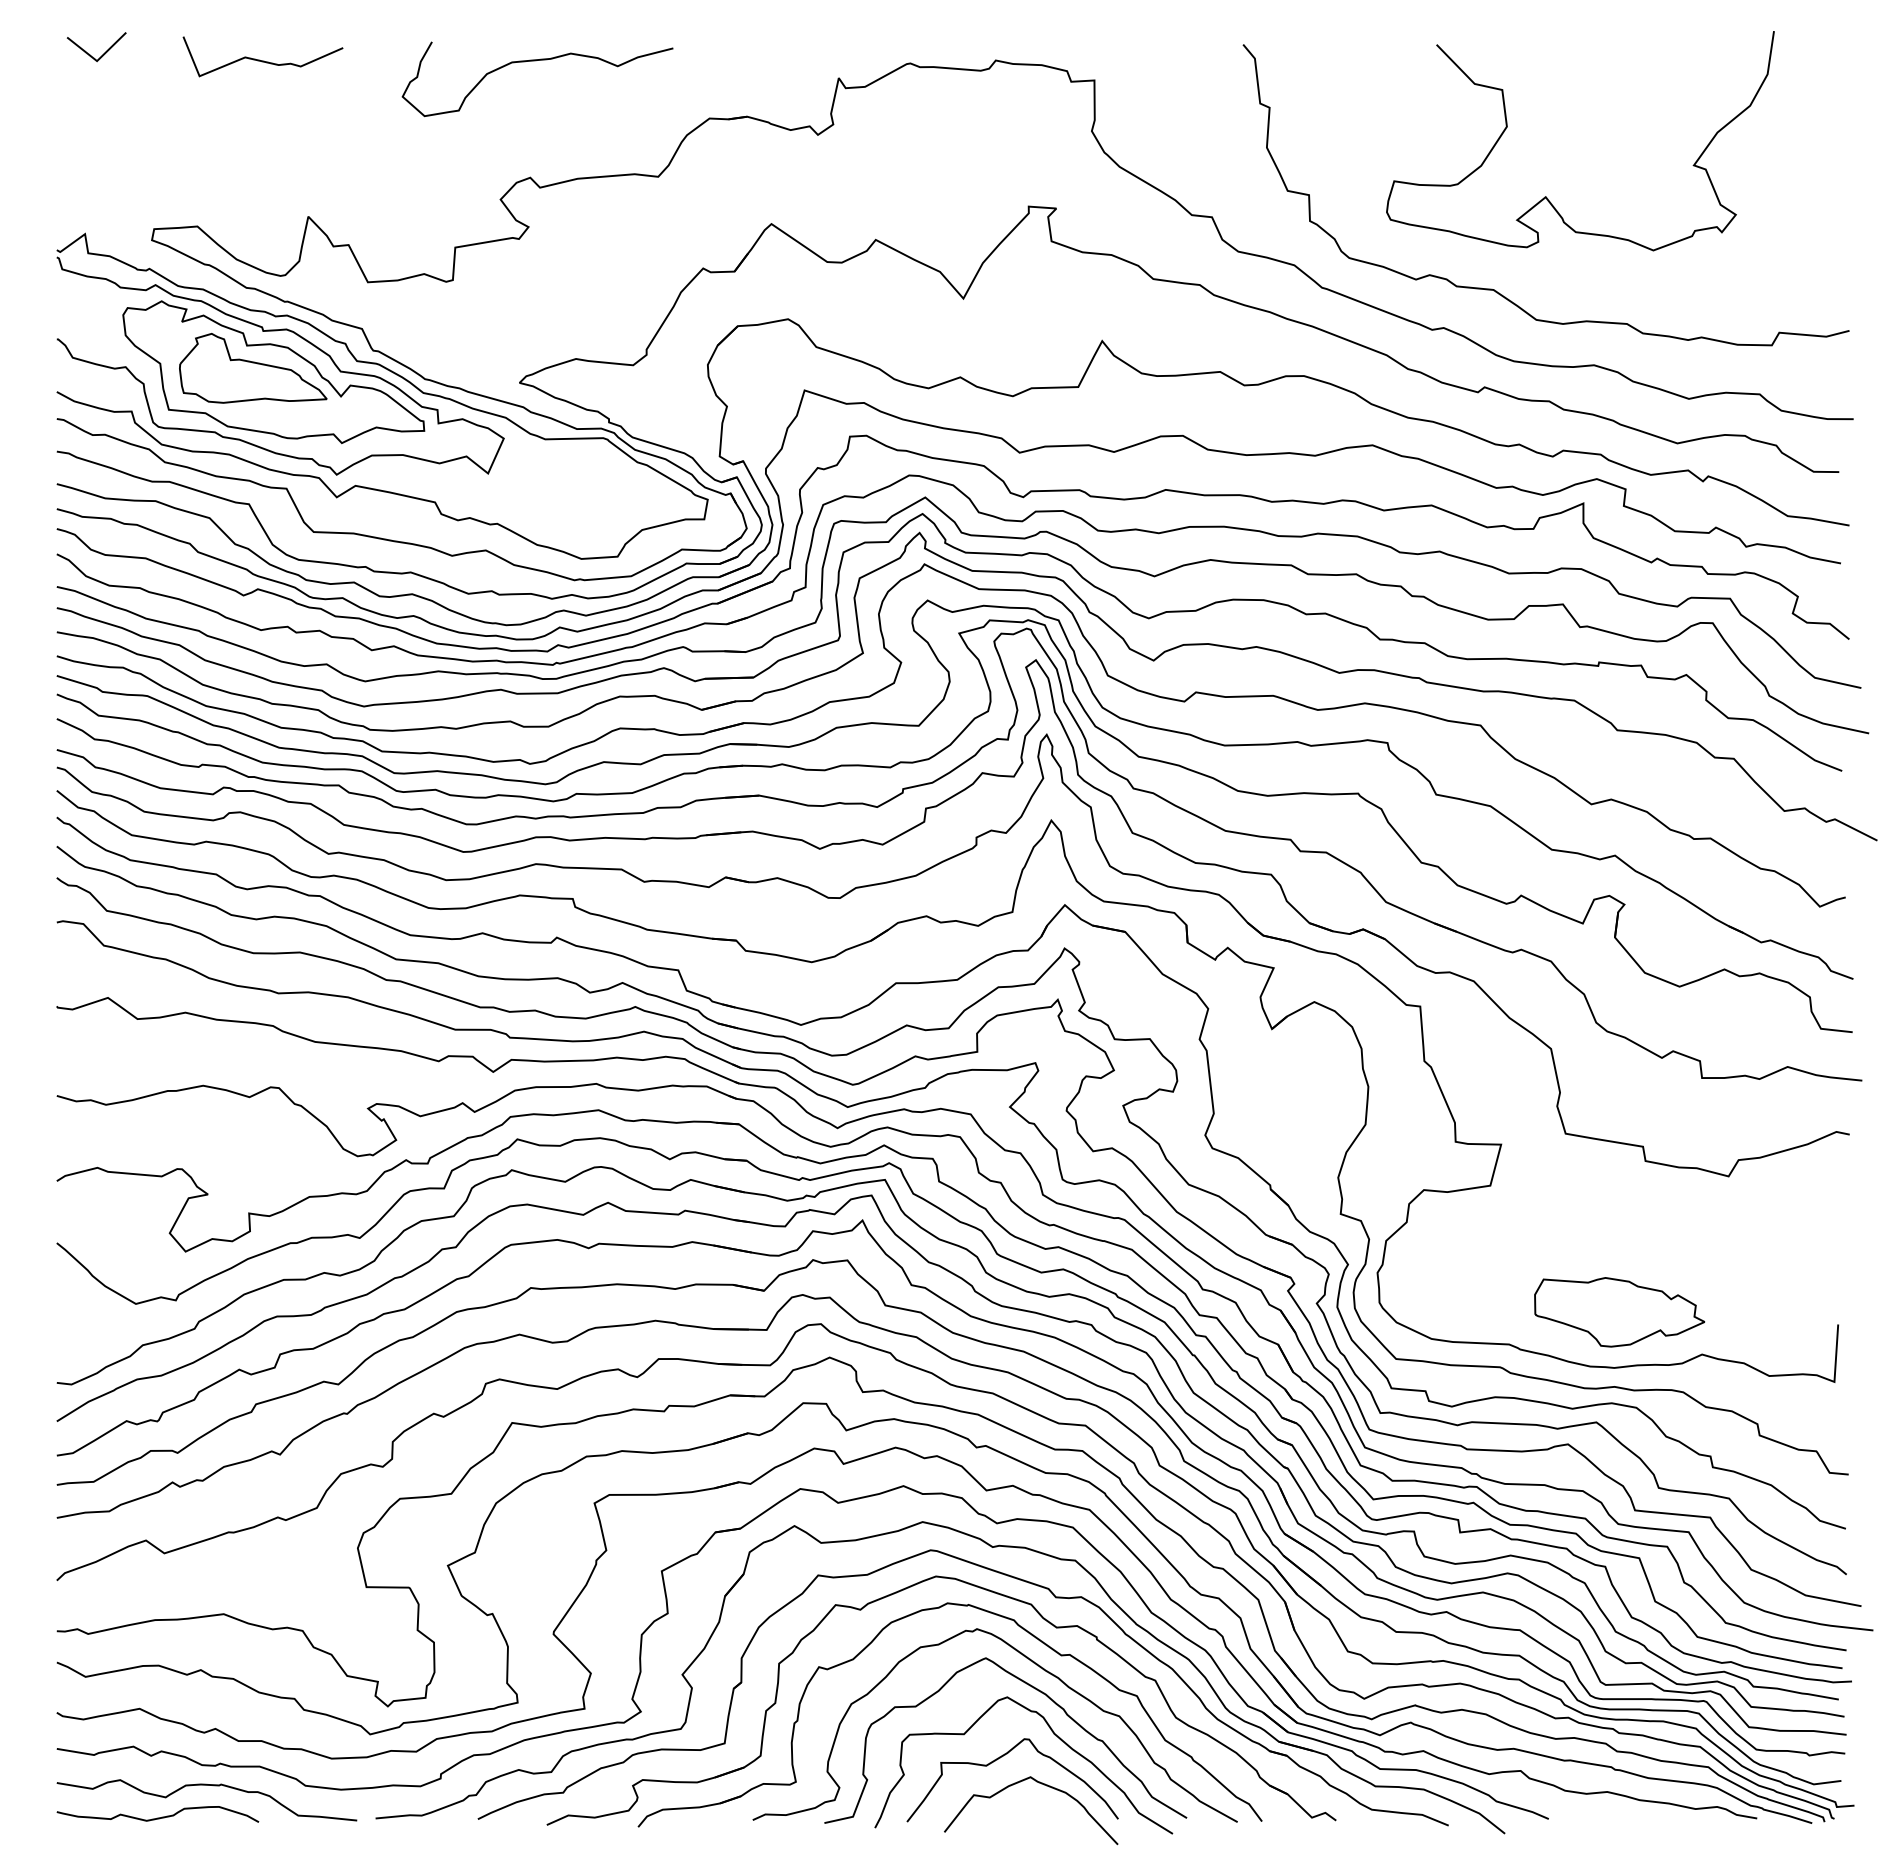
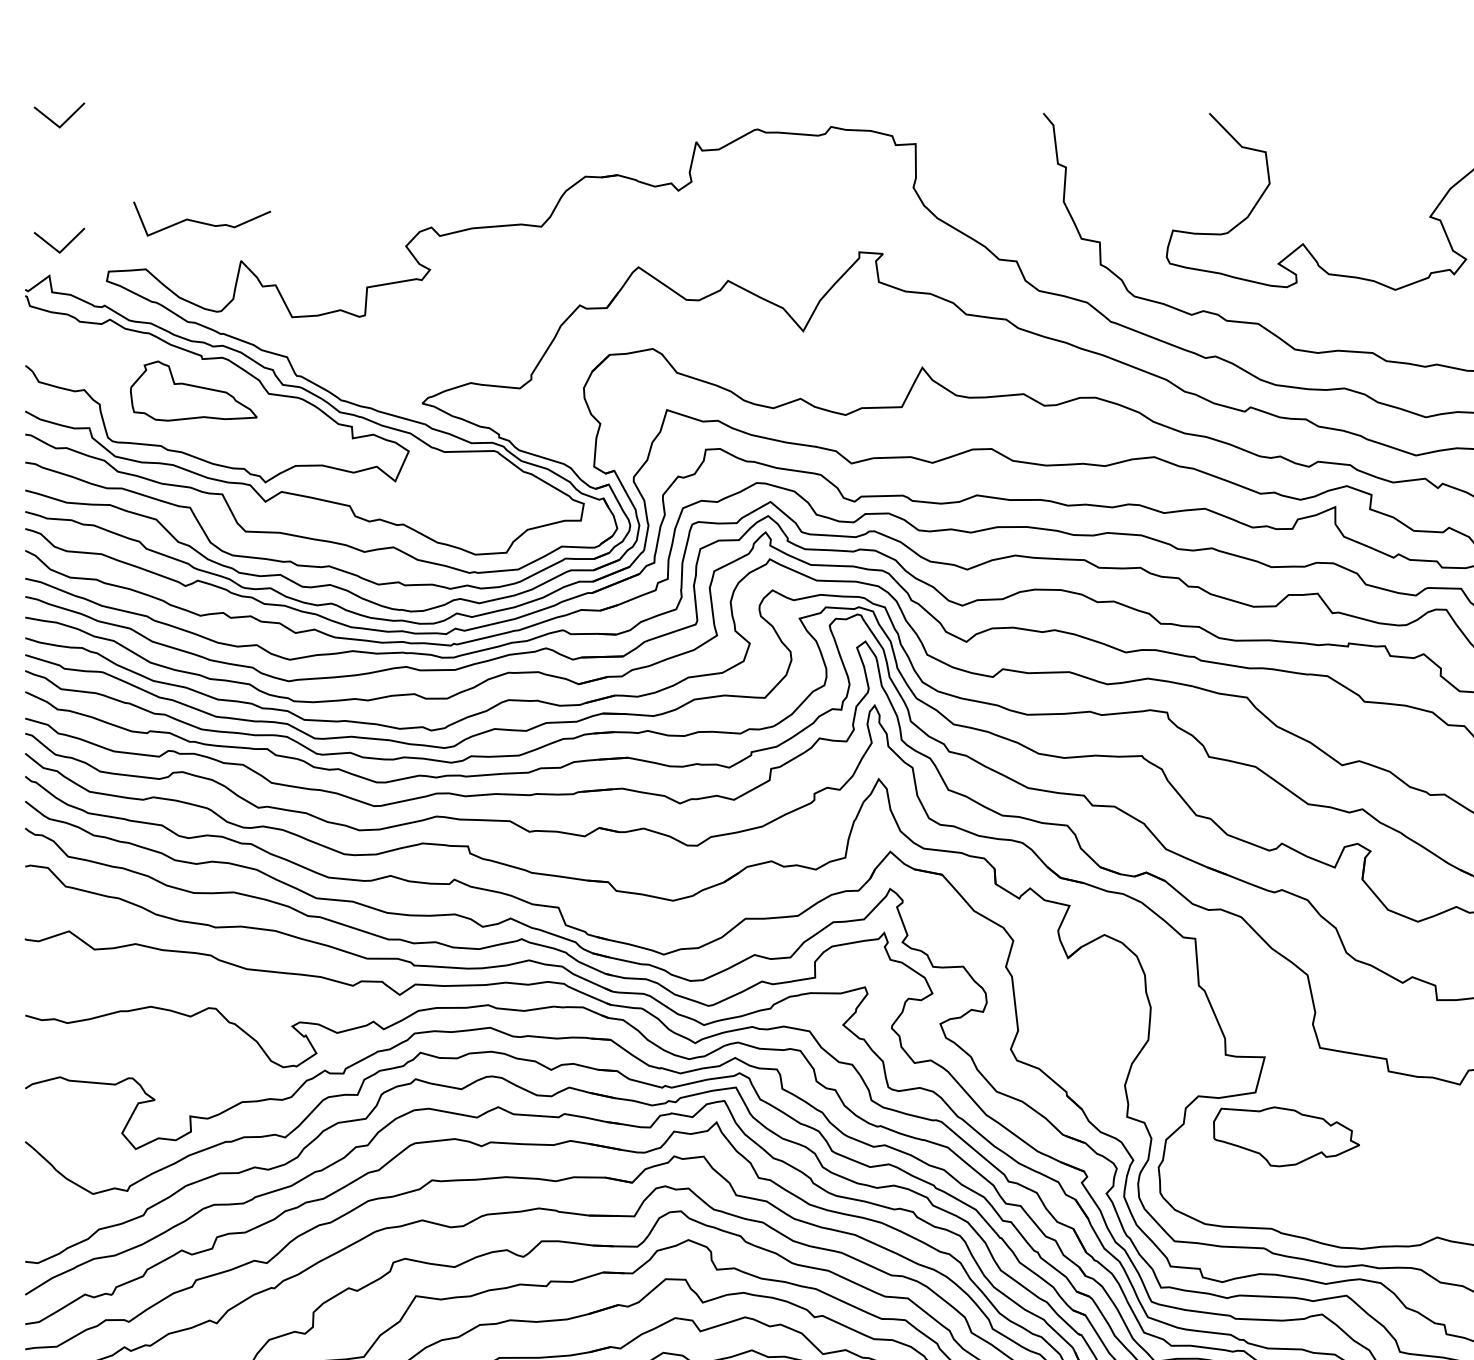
curve: (262, 60) -> (201, 222), moved
curve: (536, 61) -> (436, 127), removed
line: (89, 199) -> (53, 246), added
part: (273, 372) -> (211, 394), removed
part: (1619, 1312) -> (1286, 1137), moved

